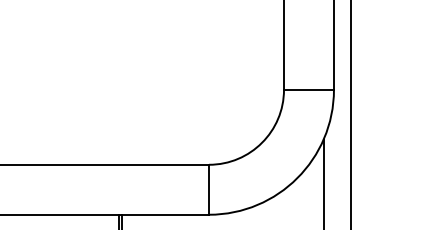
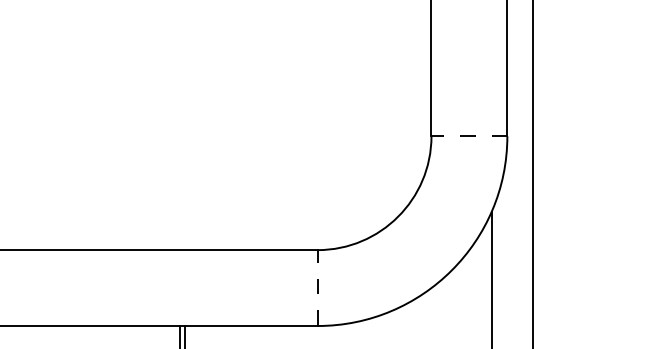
line: (308, 89) -> (468, 135), solid -> dashed
line: (209, 189) -> (318, 287), solid -> dashed

